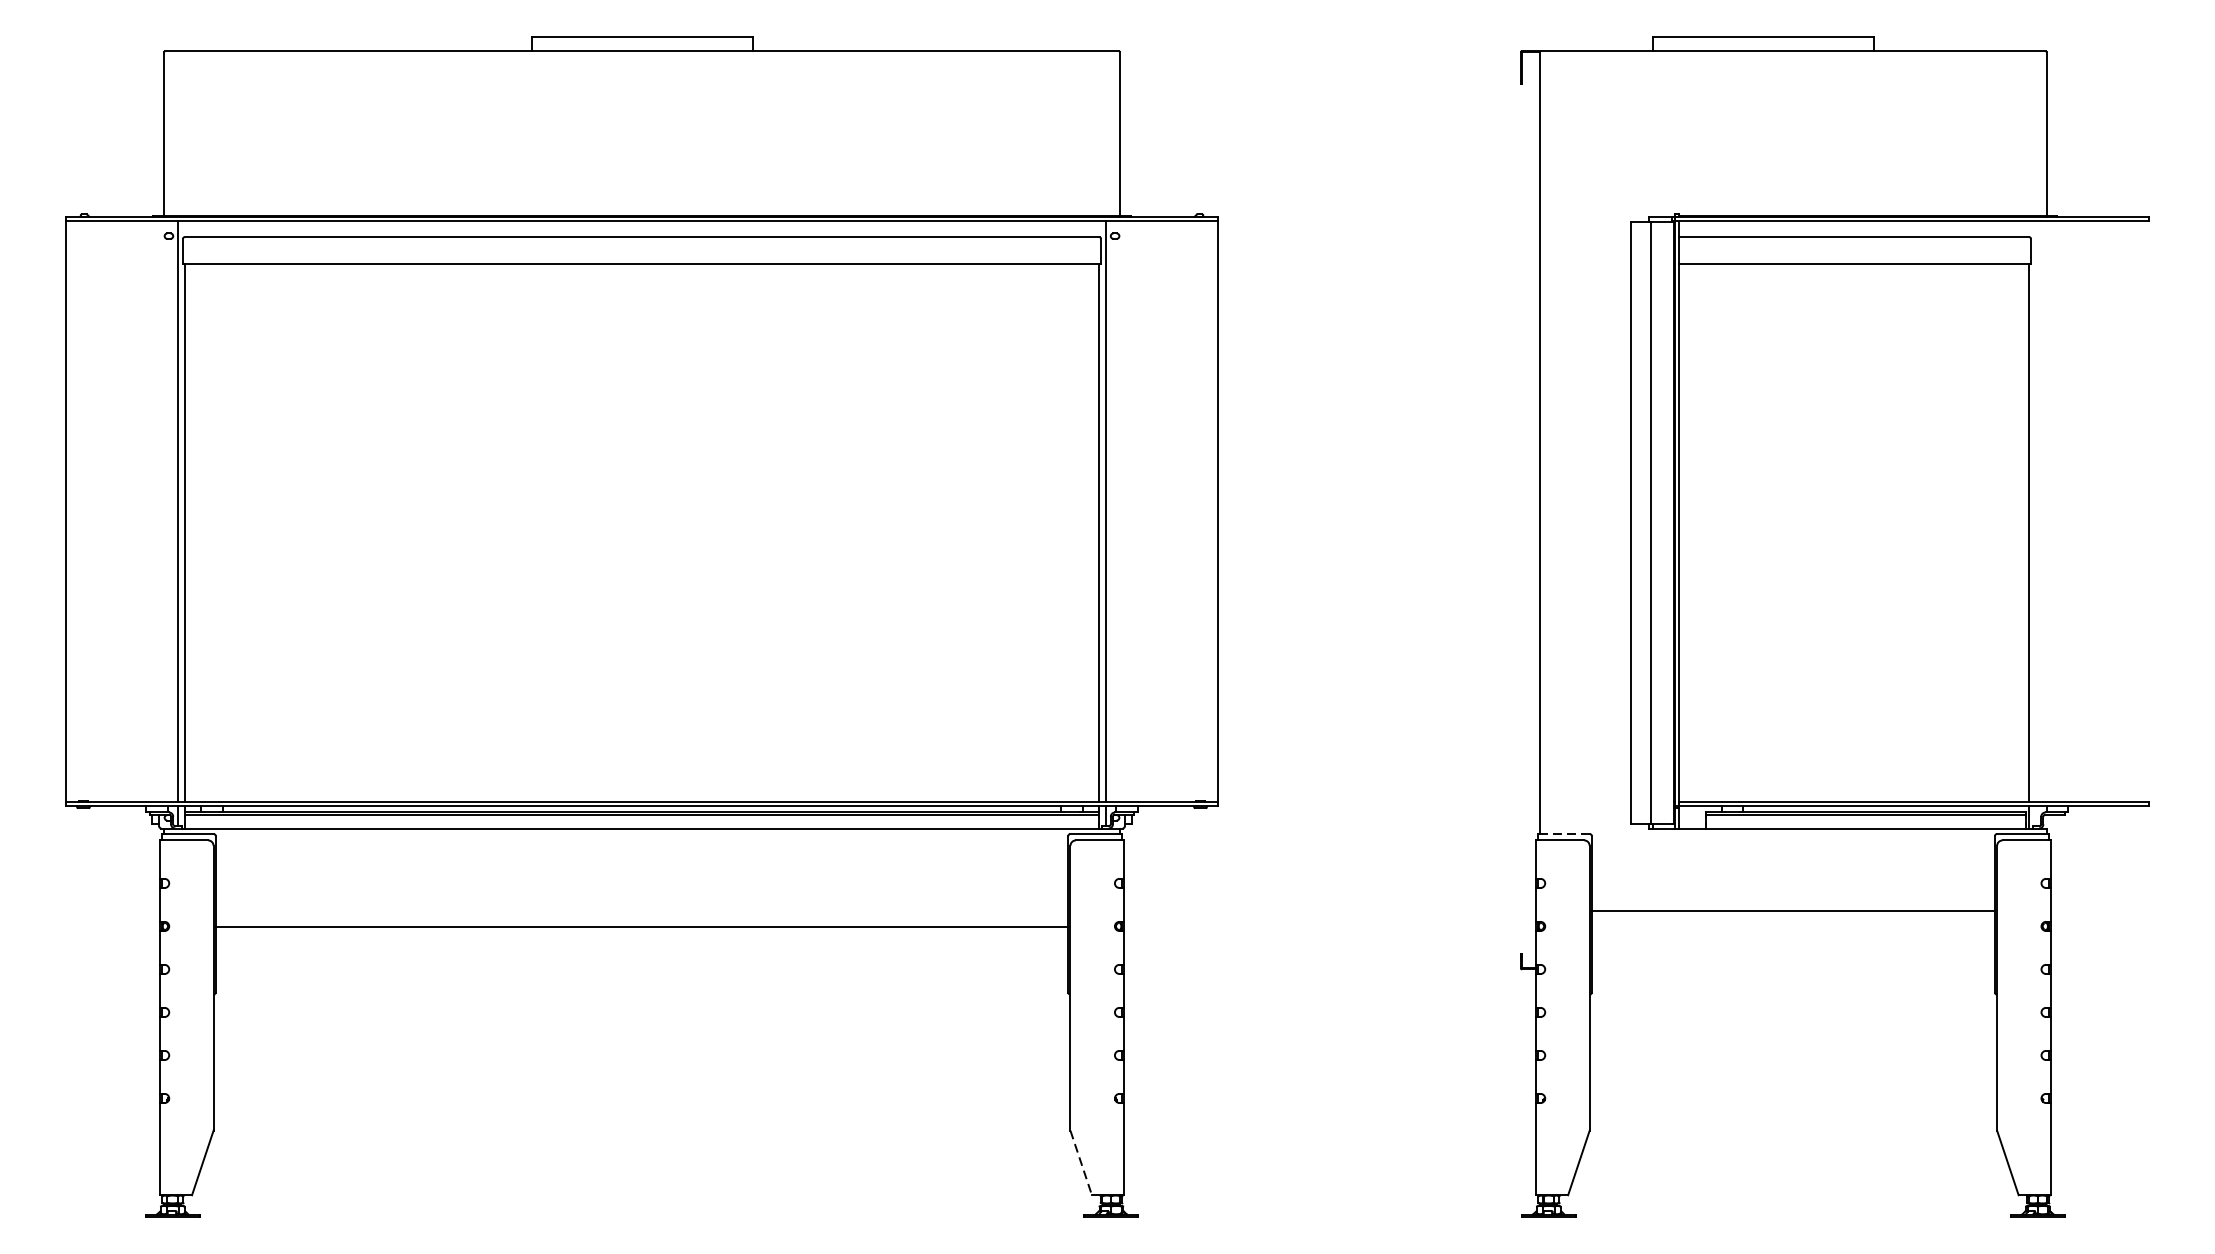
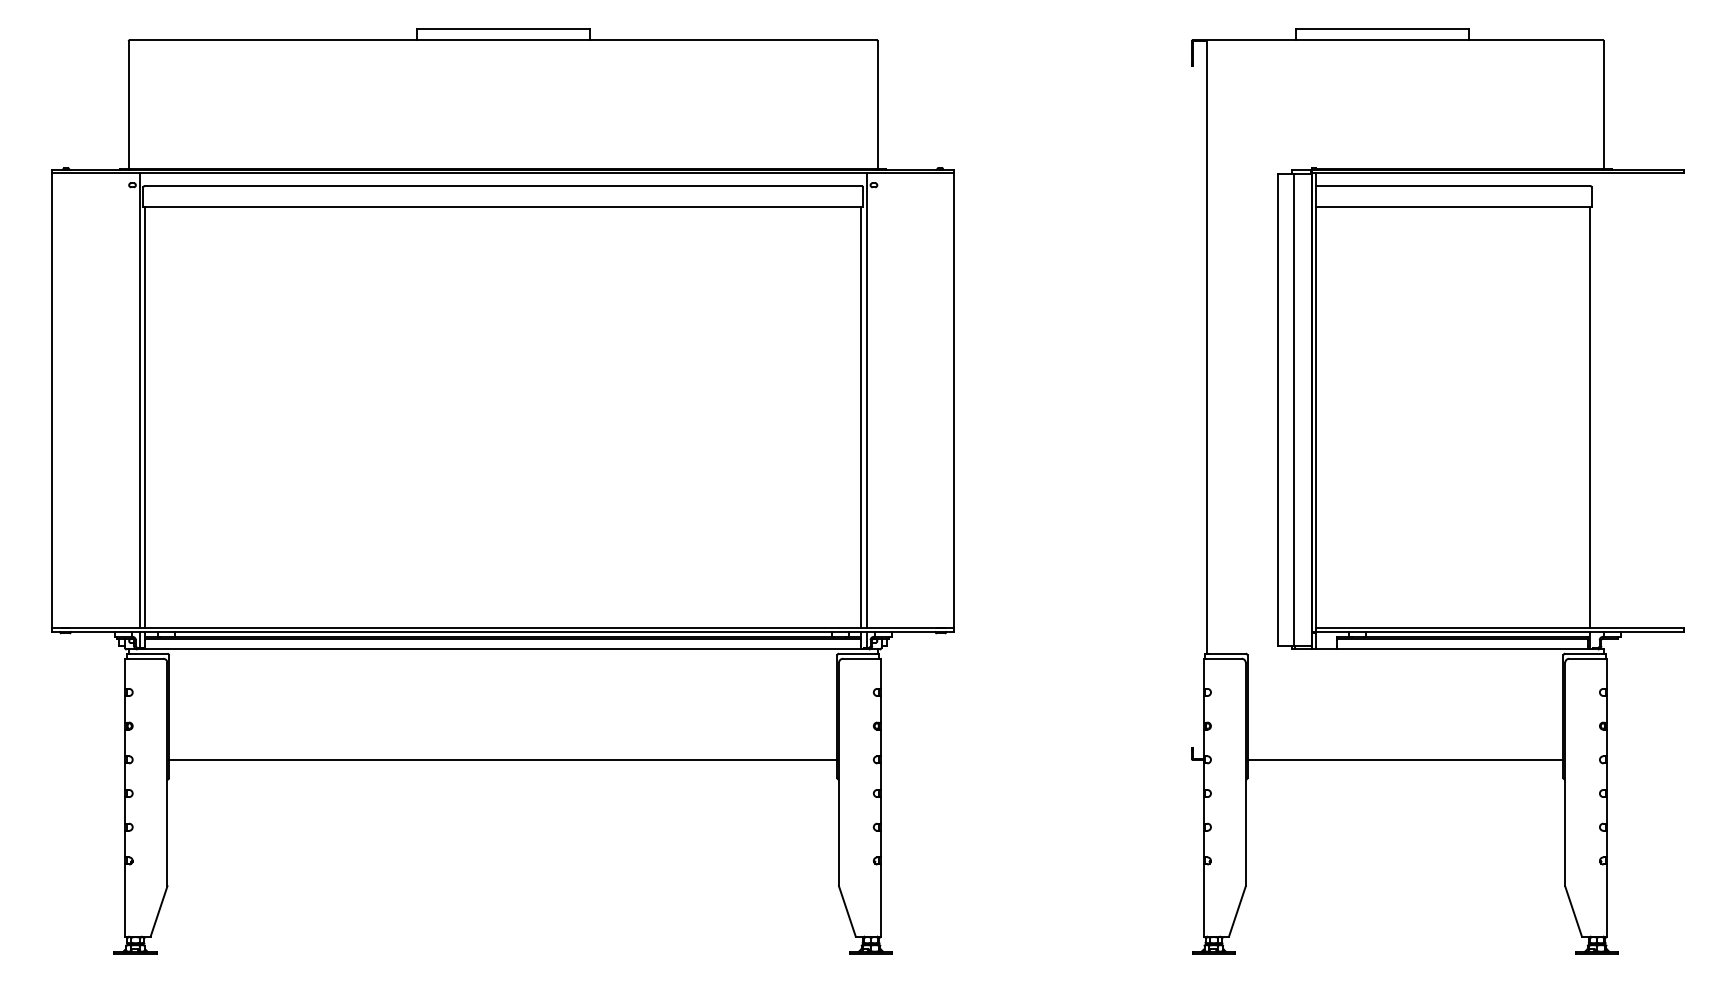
line: (1566, 833) -> (1227, 653), dashed -> solid
line: (1793, 910) -> (1405, 759), moved
line: (642, 926) -> (503, 759), moved
line: (1081, 1162) -> (847, 911), dashed -> solid

